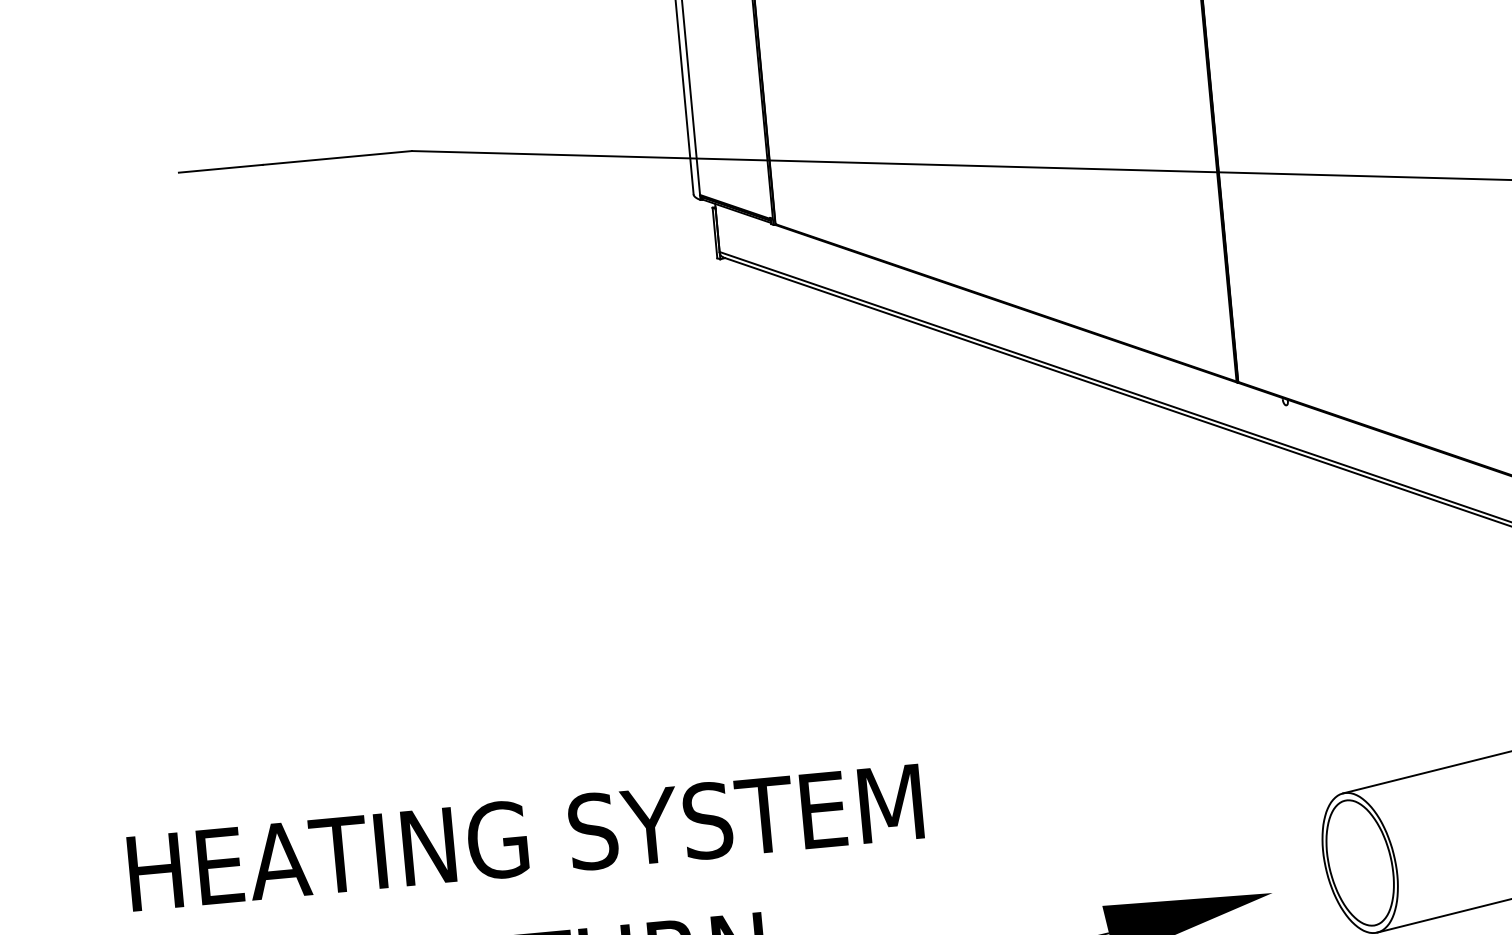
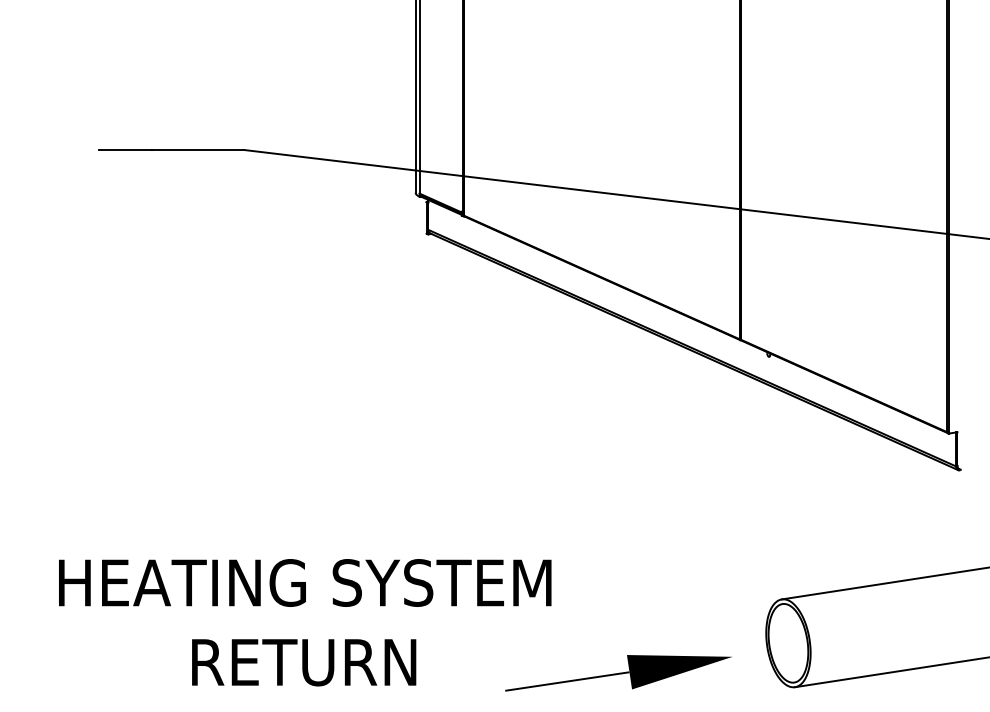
text: (525, 836) -> (305, 582), moved

